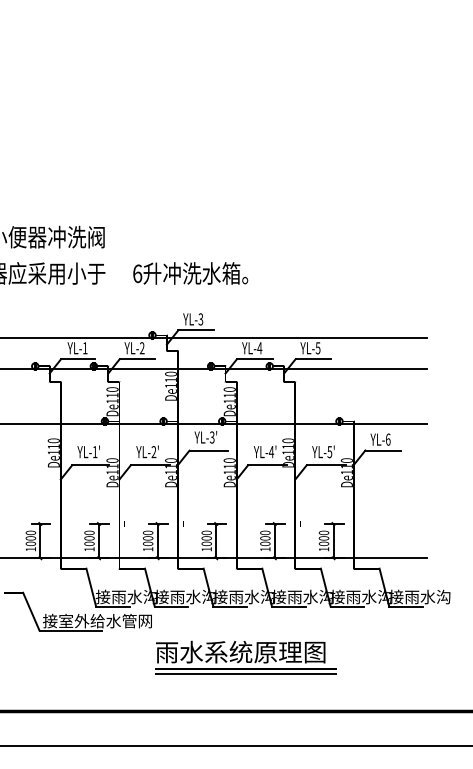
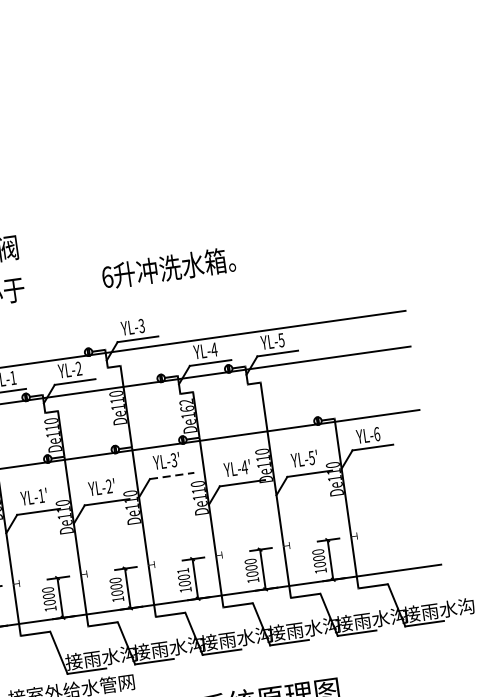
text: (190, 273) -> (168, 268), moved
text: (229, 392) -> (186, 405), De110 -> De162
line: (209, 450) -> (172, 475), solid -> dashed
text: (206, 532) -> (182, 570), 1000 -> 1001

